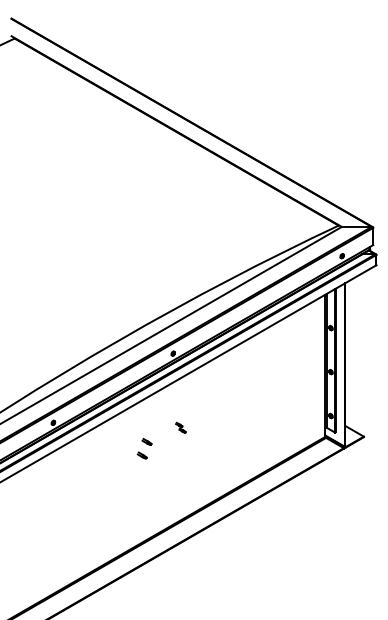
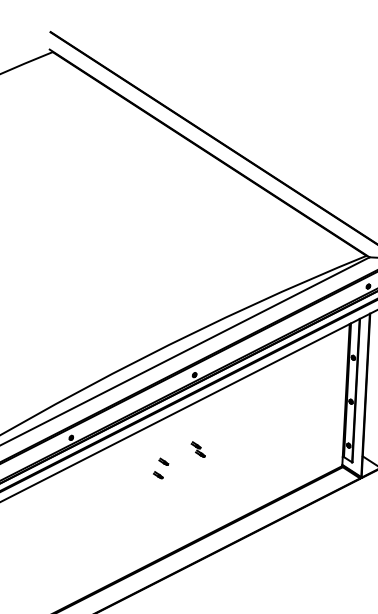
part: (180, 427) -> (198, 449), size x1.43

